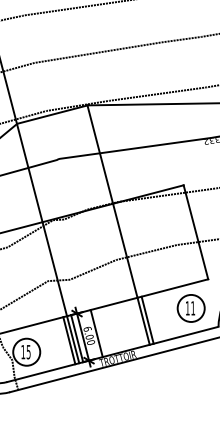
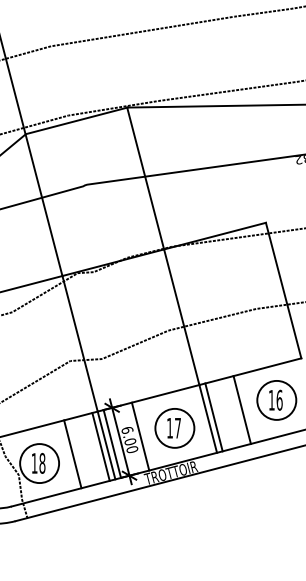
text: (193, 308) -> (280, 400), 11 -> 16
line: (167, 314) -> (242, 409), added
part: (120, 327) -> (174, 427), added
line: (49, 345) -> (72, 453), added
text: (28, 351) -> (42, 462), 15 -> 18

